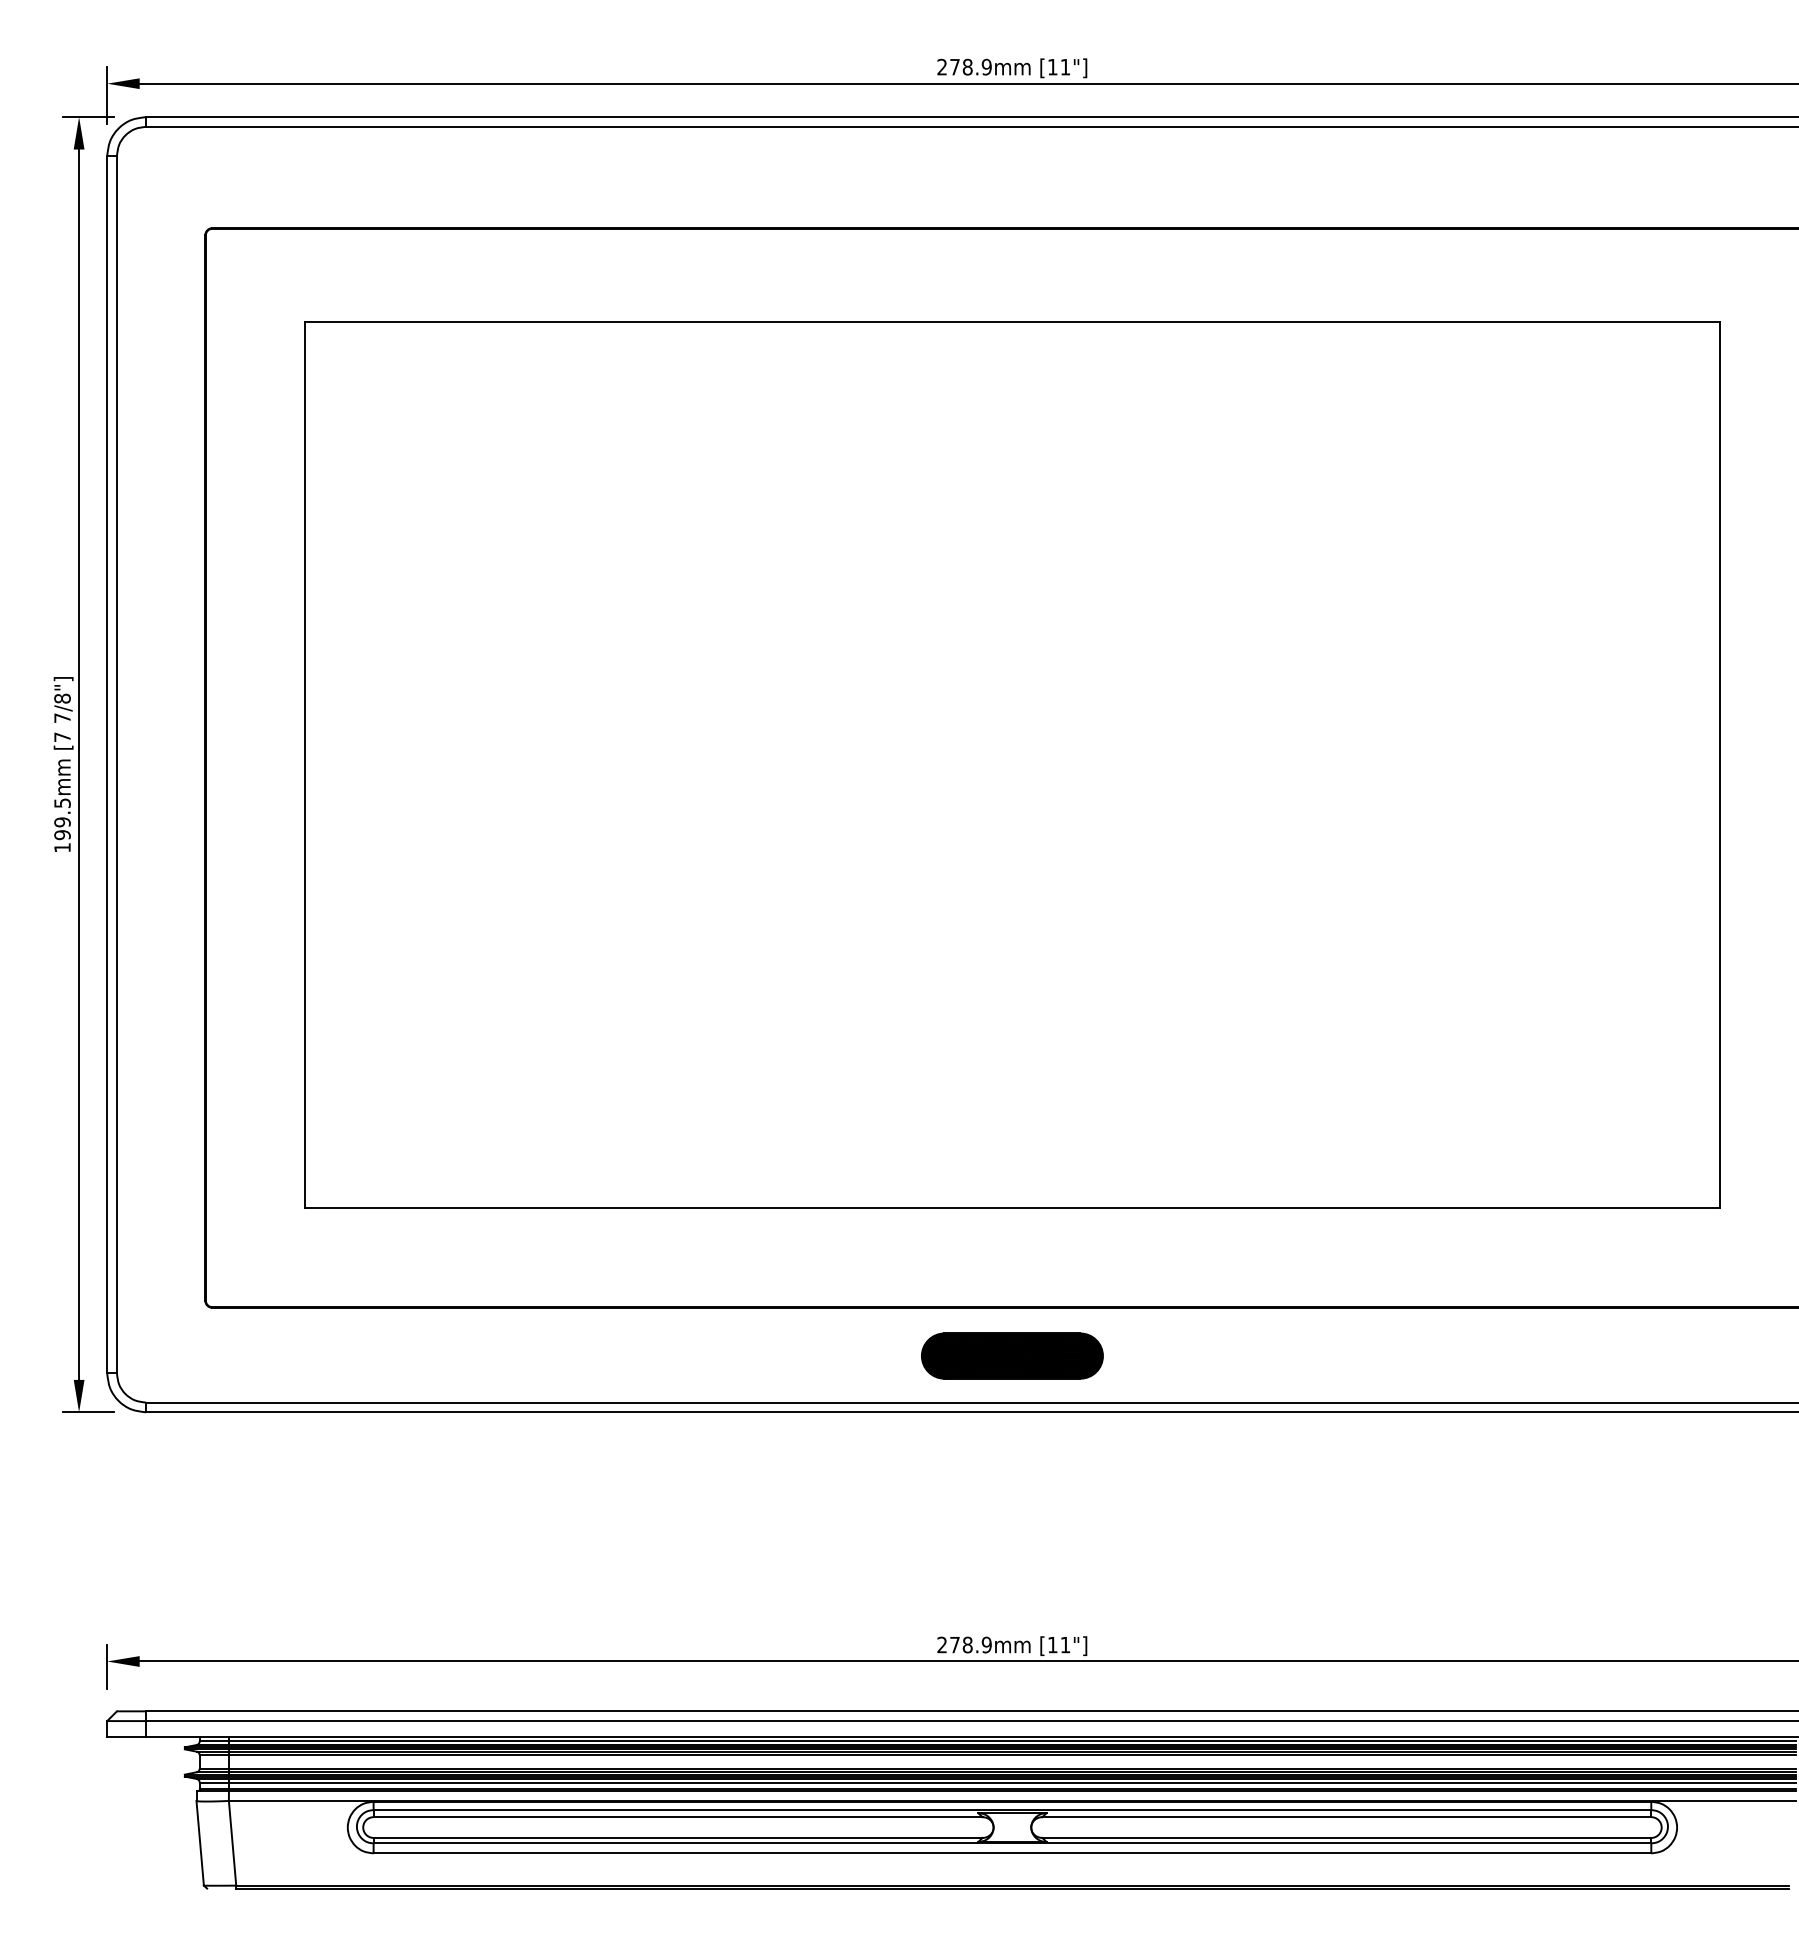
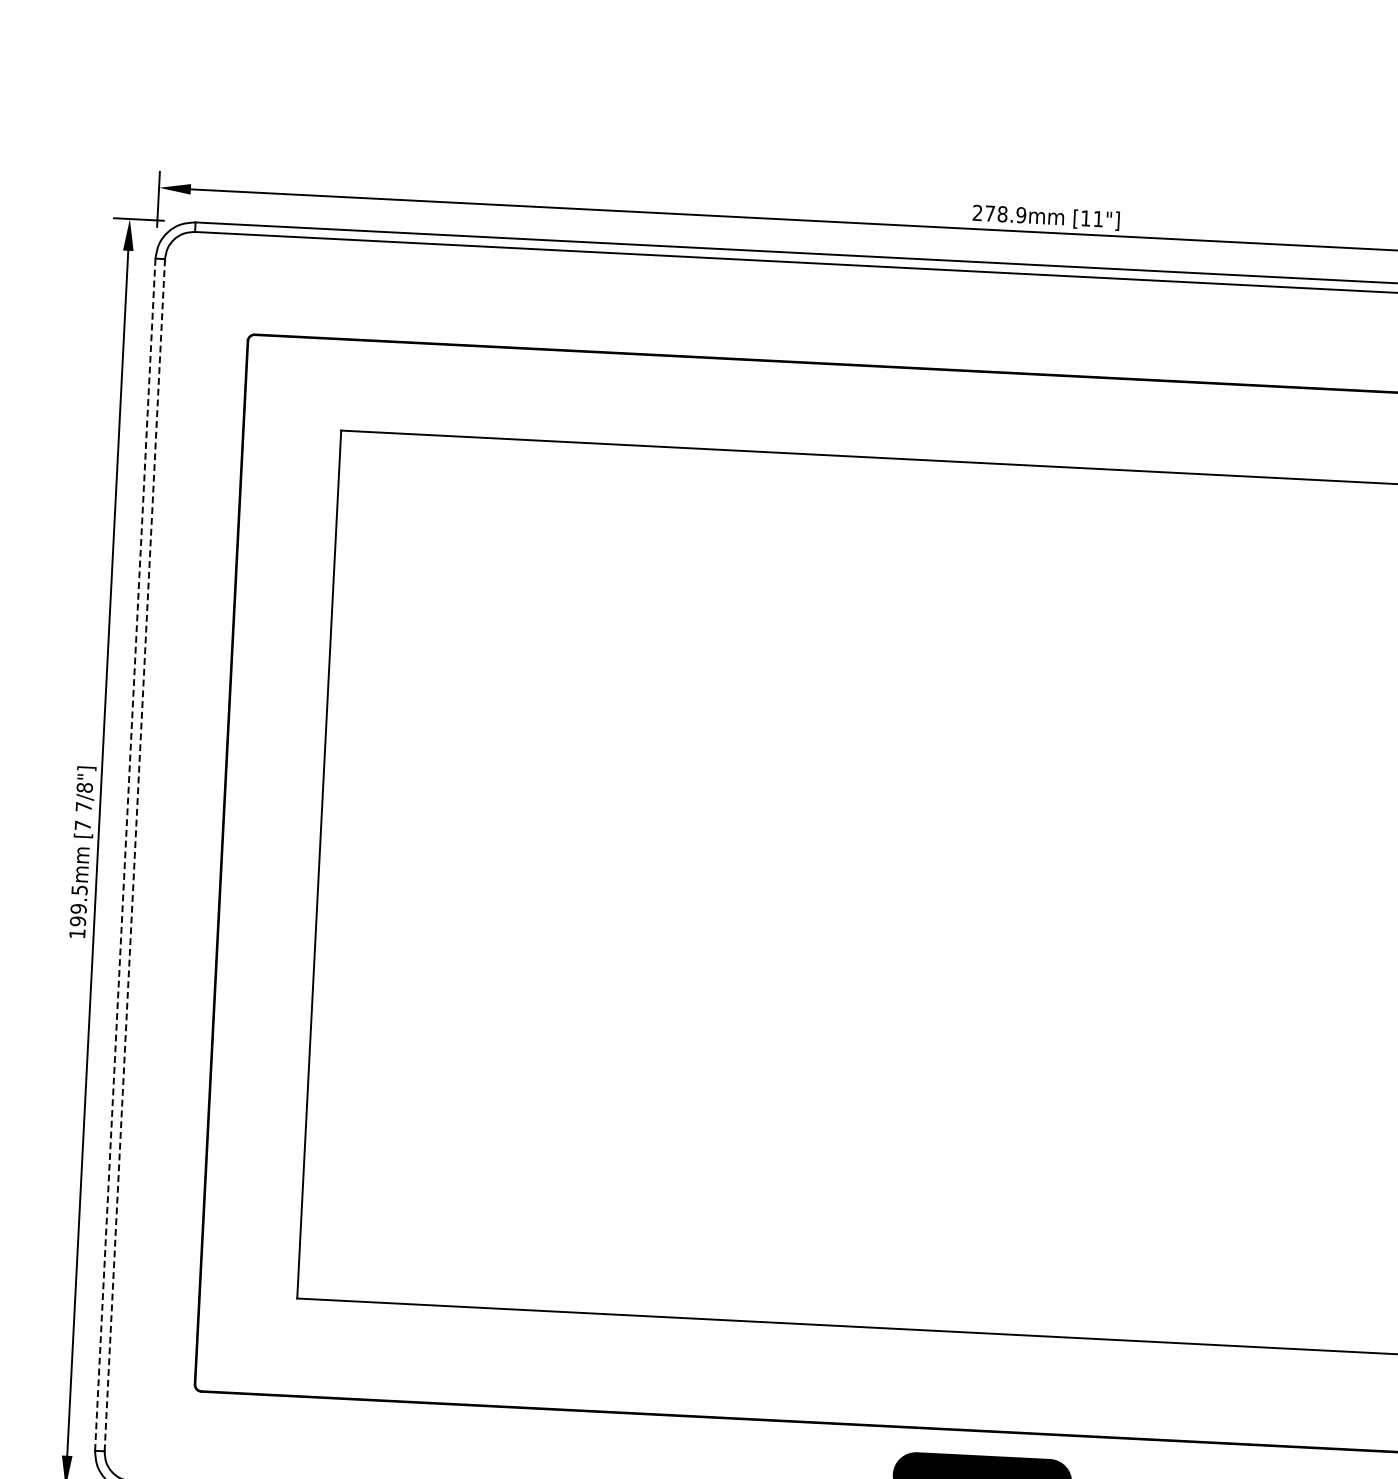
line: (107, 764) -> (125, 854), solid -> dashed
line: (116, 764) -> (134, 854), solid -> dashed

